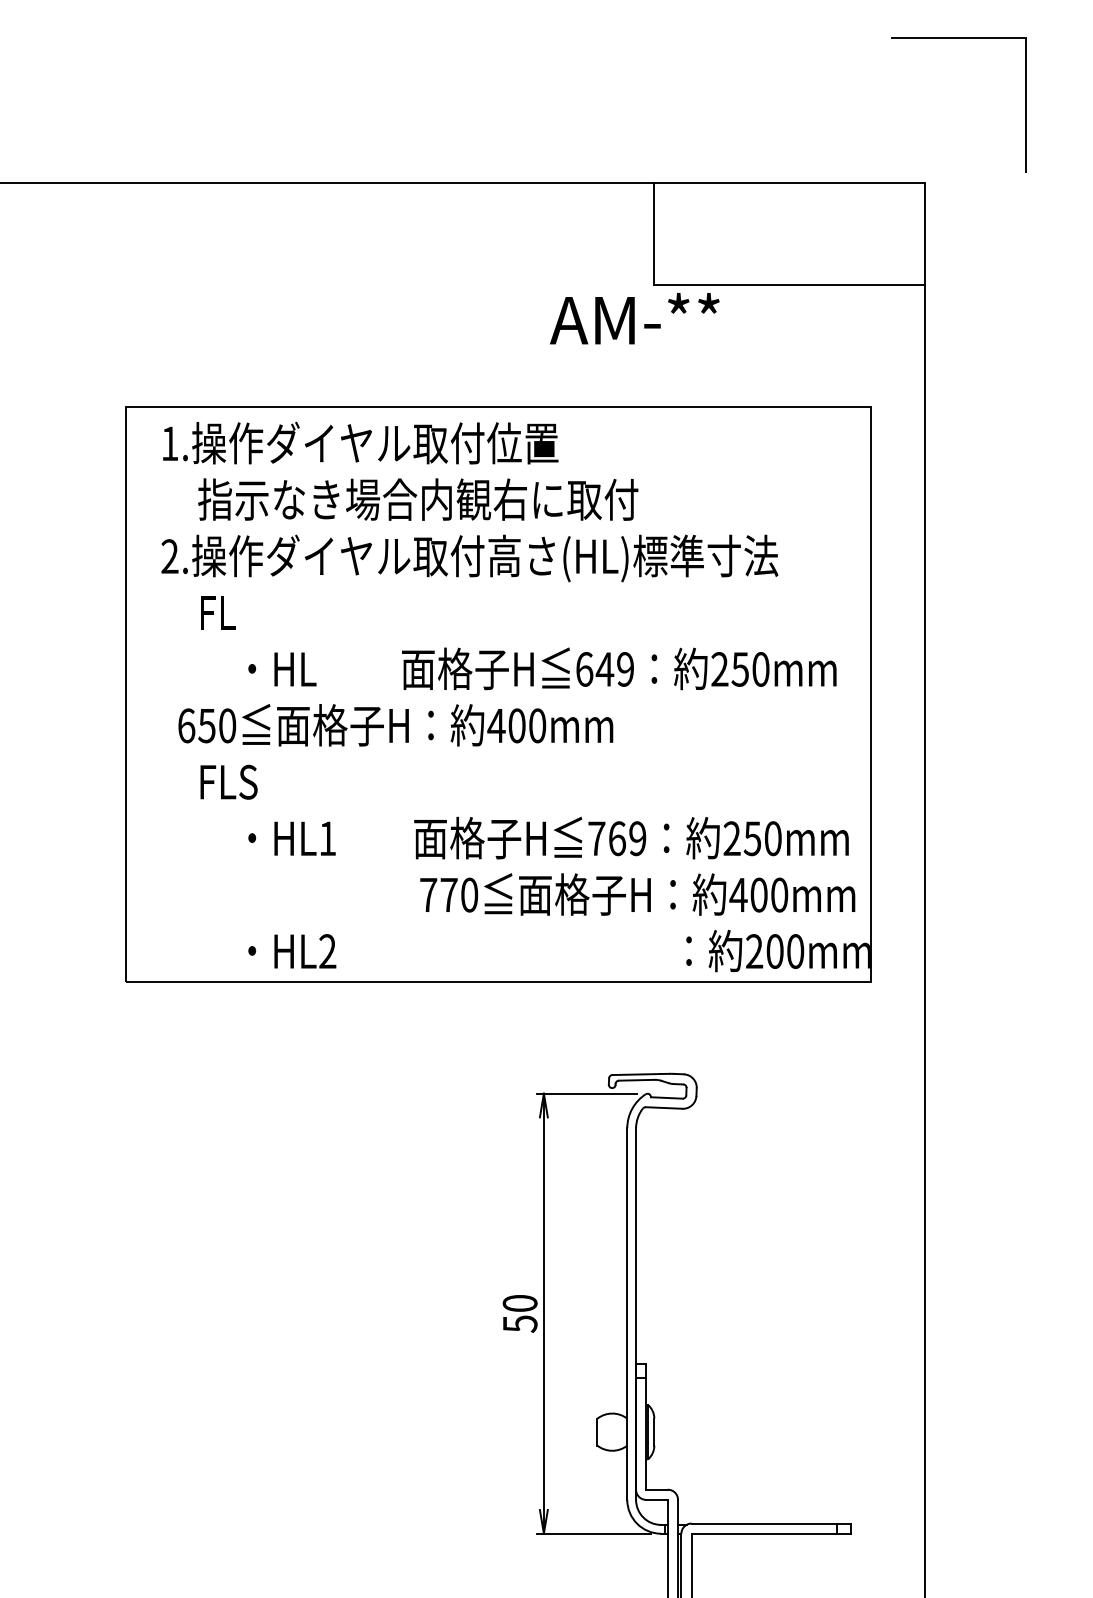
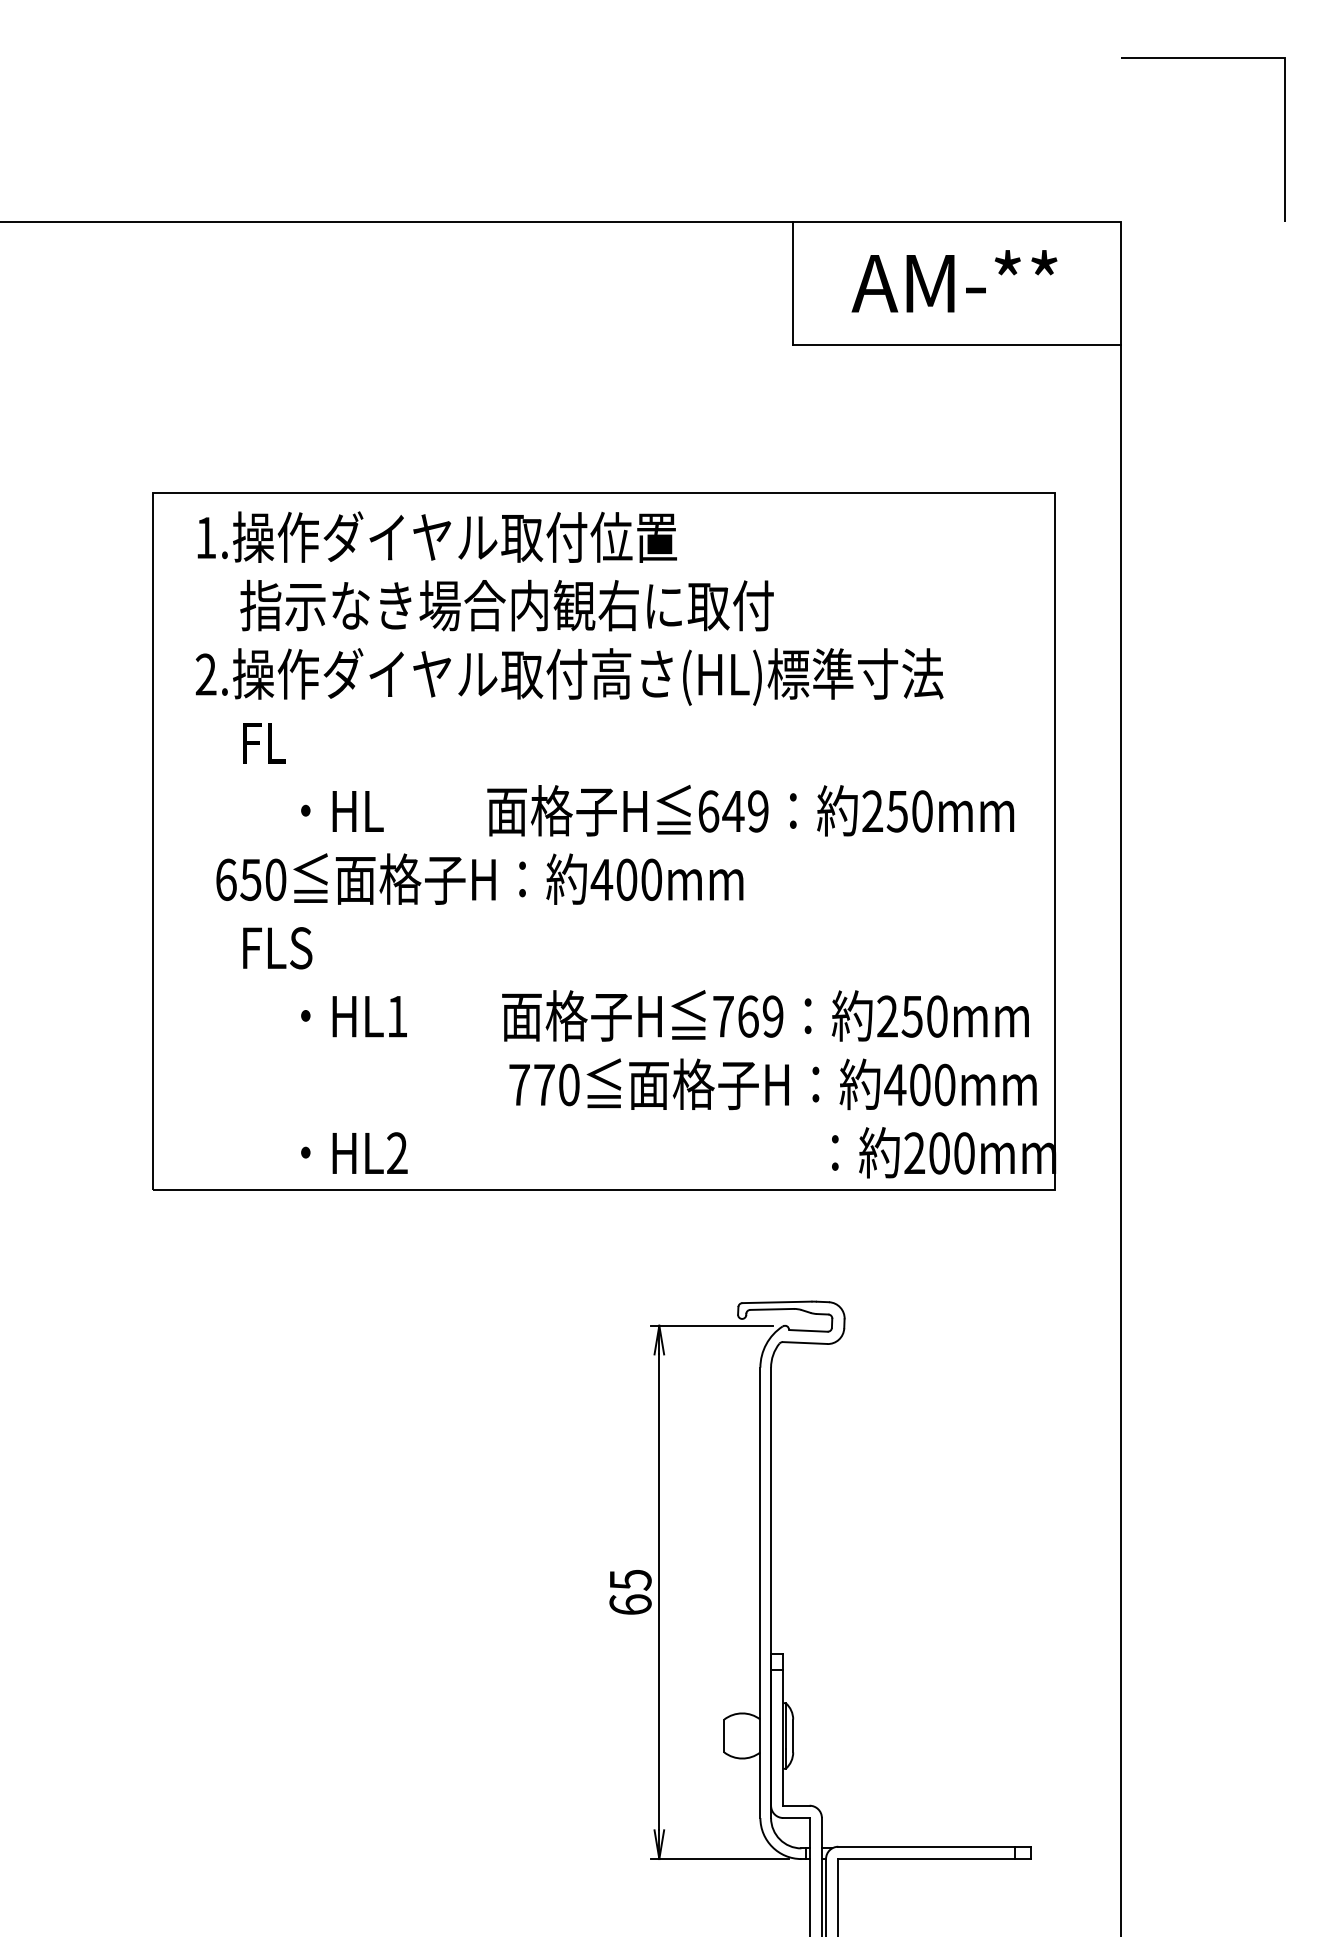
line: (959, 38) -> (1203, 58), moved
text: (634, 318) -> (954, 281), moved
text: (520, 1313) -> (630, 1592), 50 -> 65

